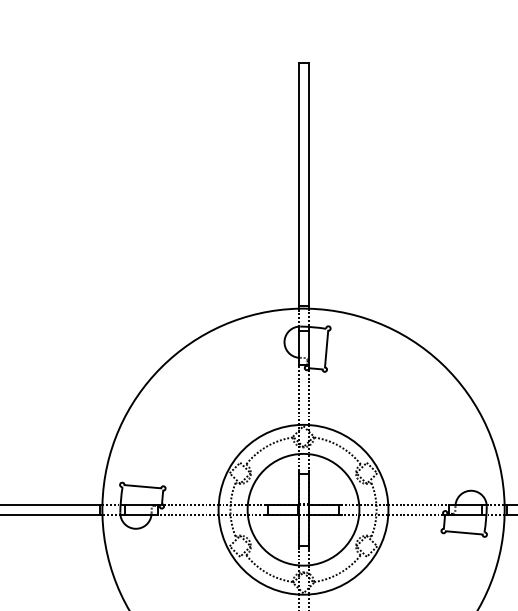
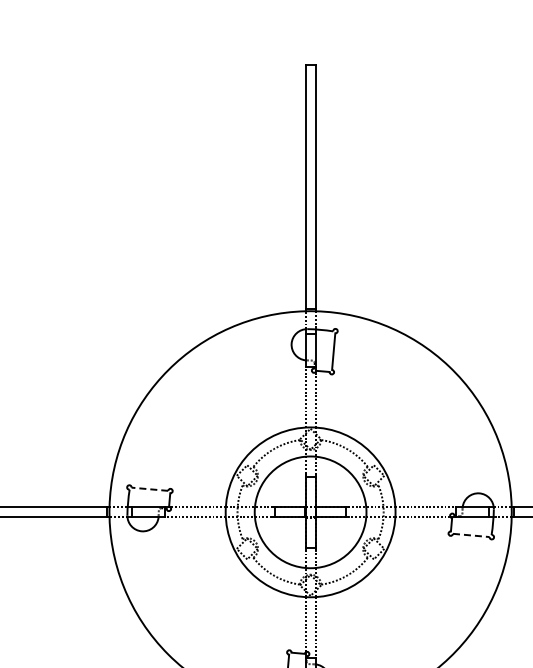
line: (142, 486) -> (149, 489), solid -> dashed
line: (464, 532) -> (471, 535), solid -> dashed

